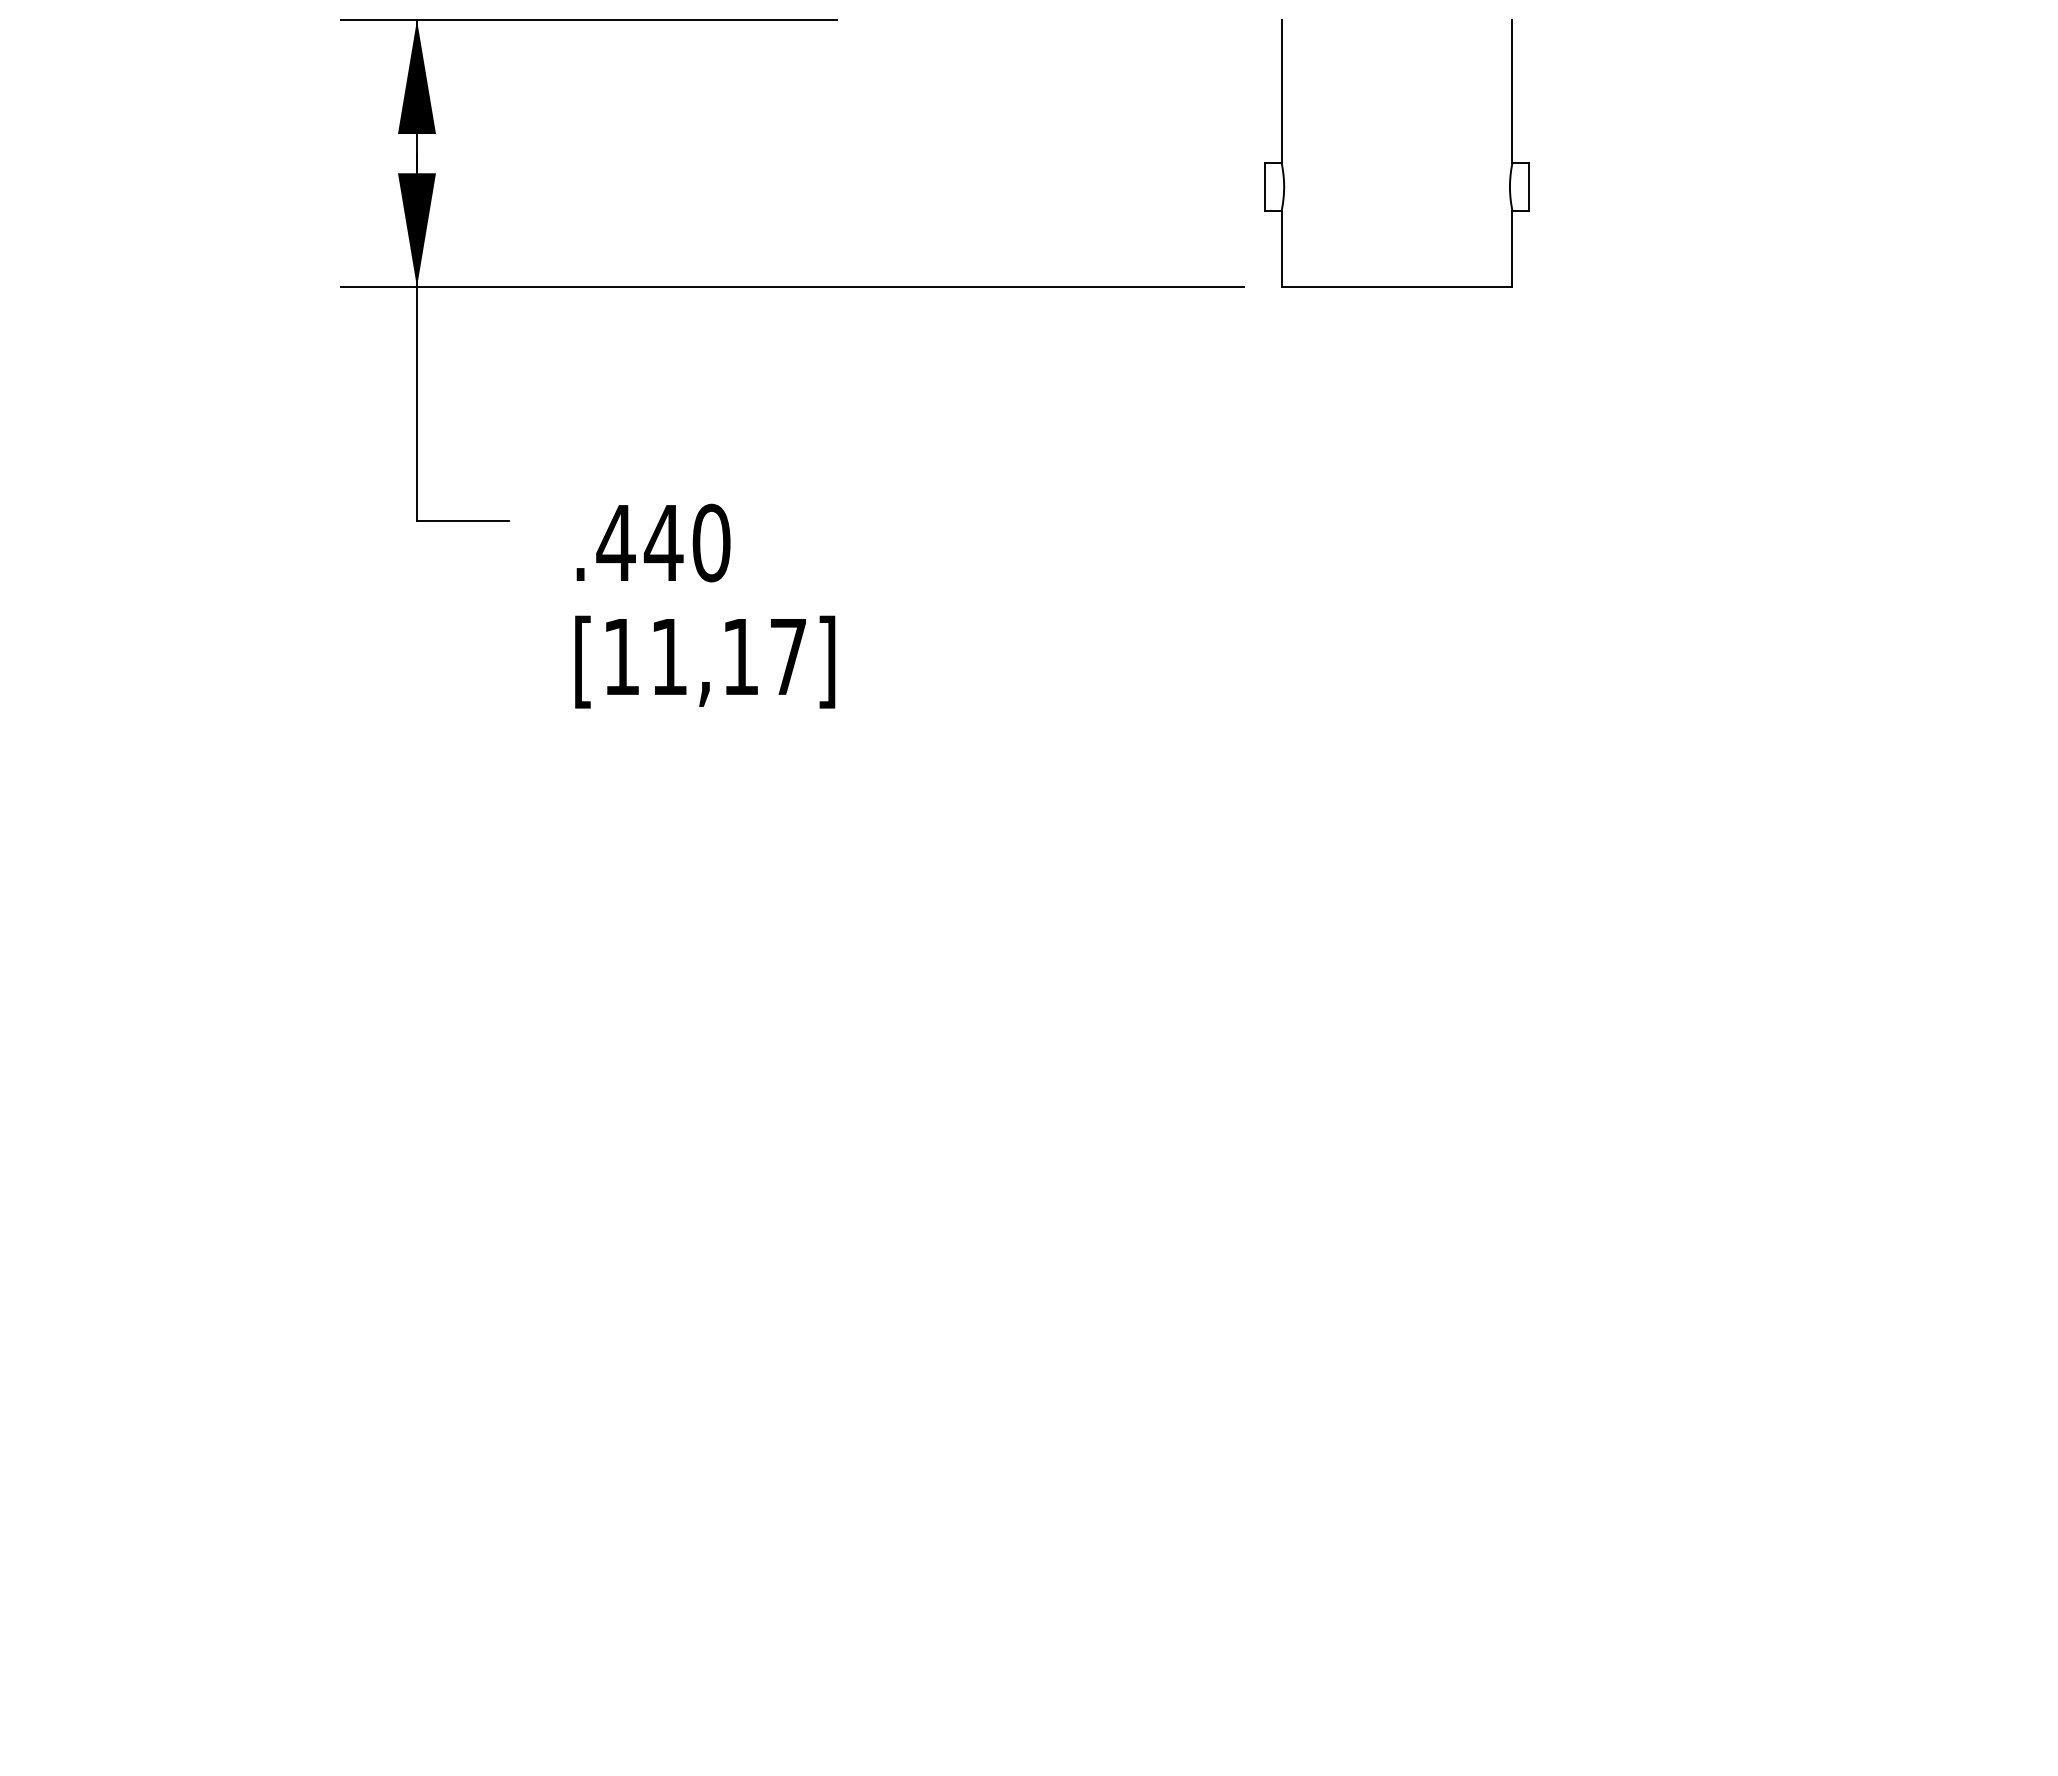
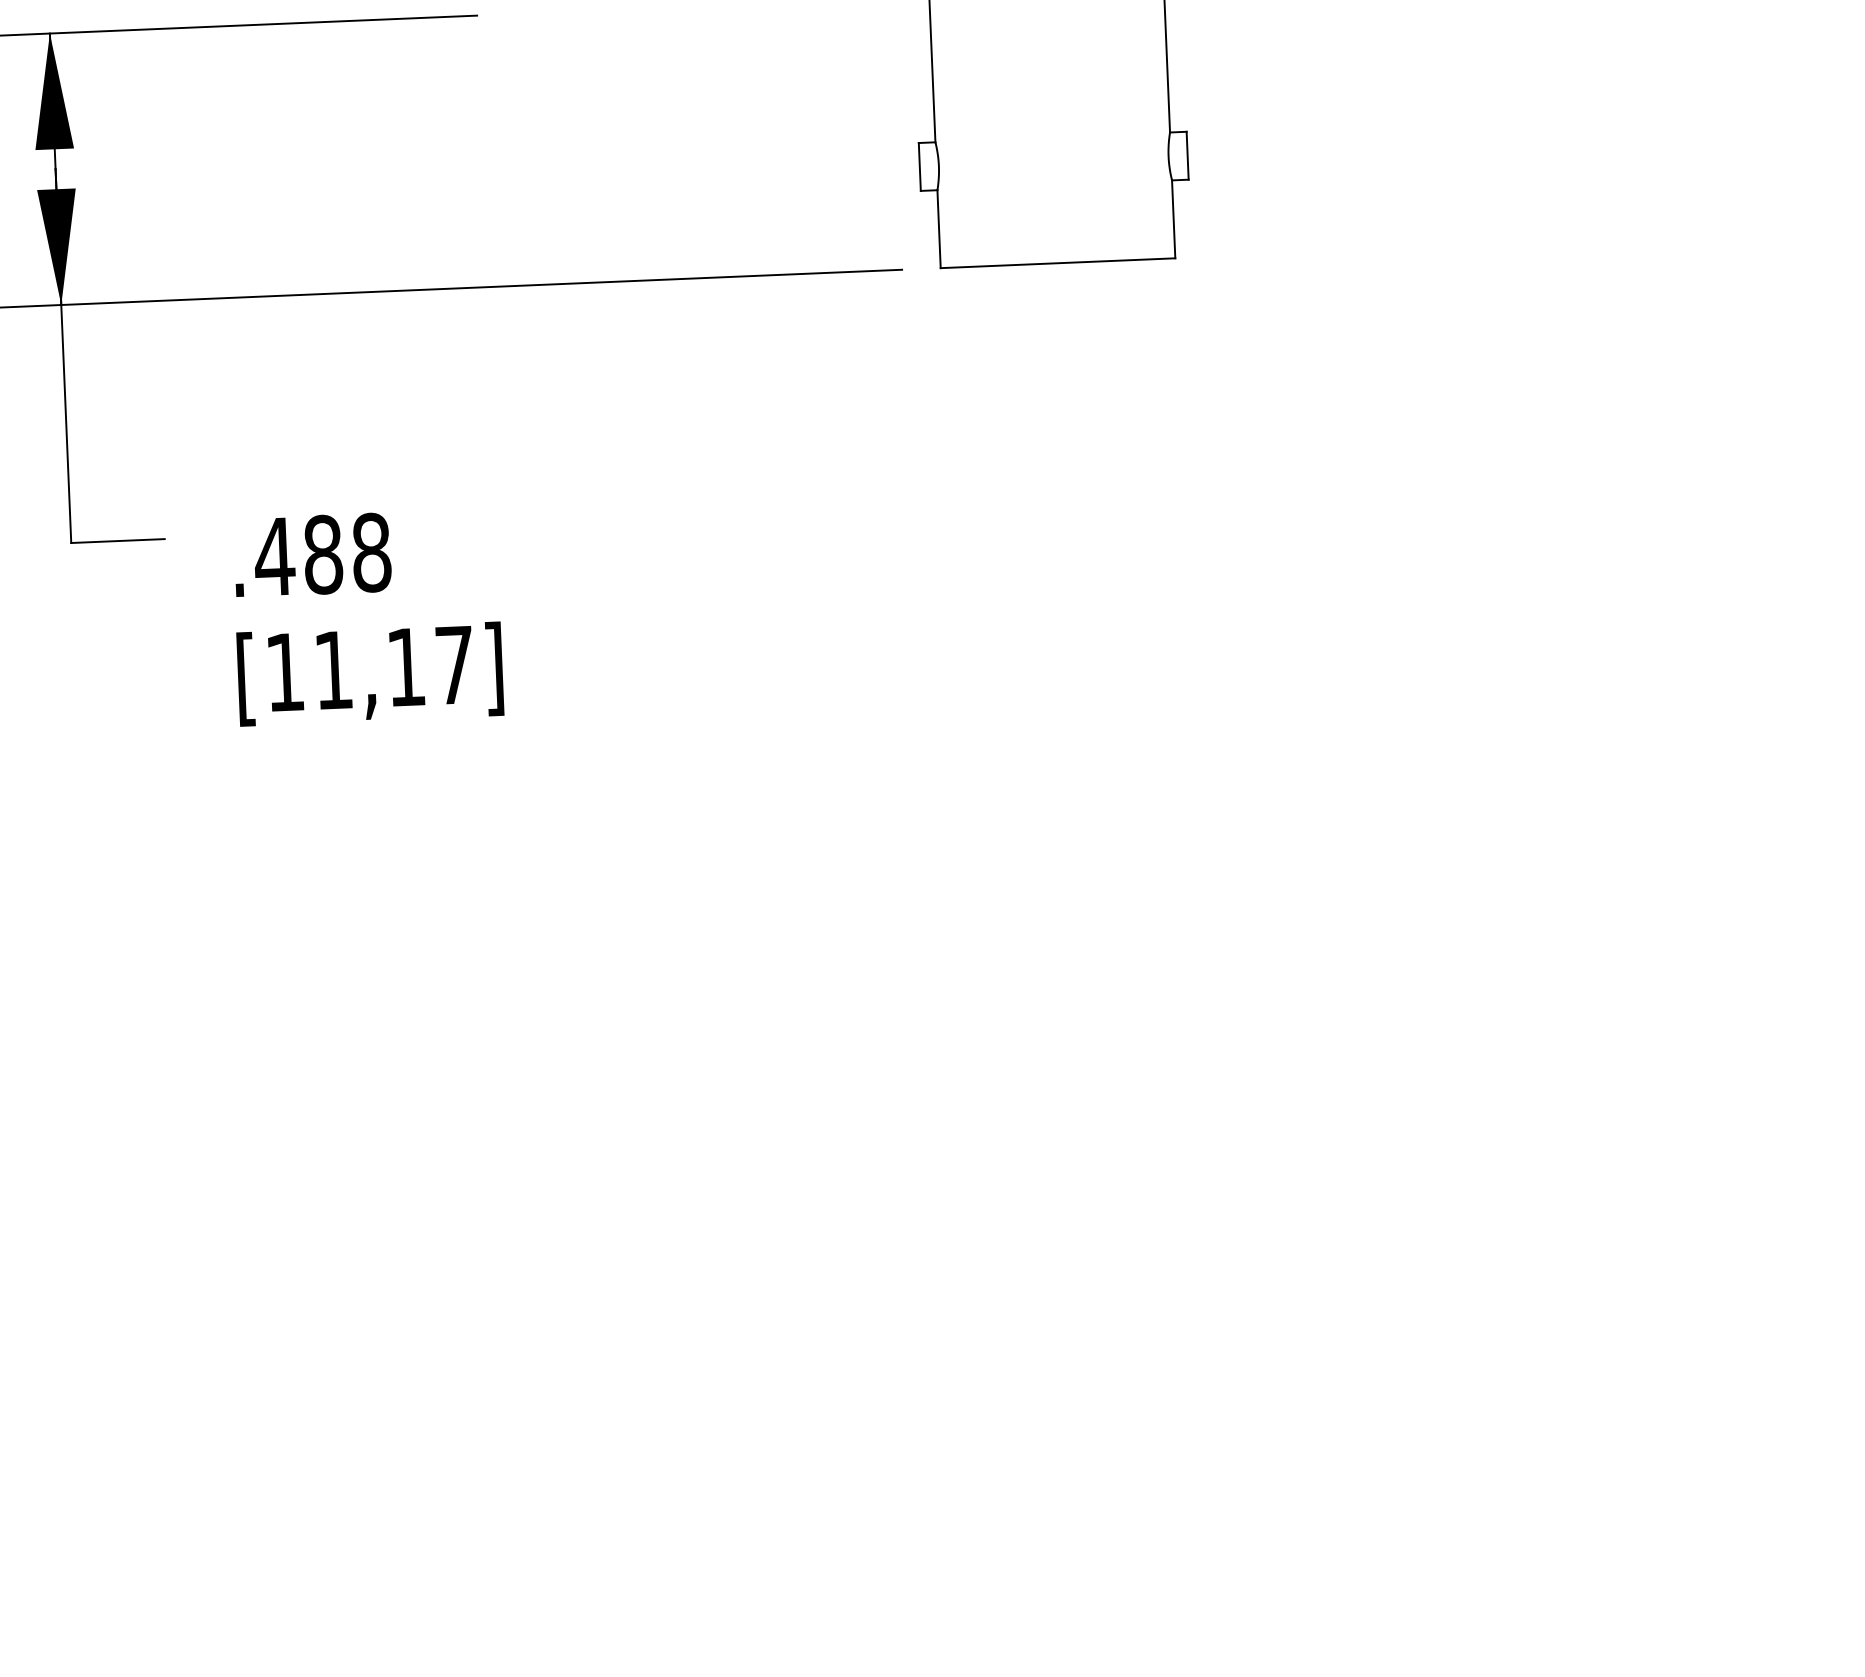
text: (686, 542) -> (346, 553), .440 -> .488

